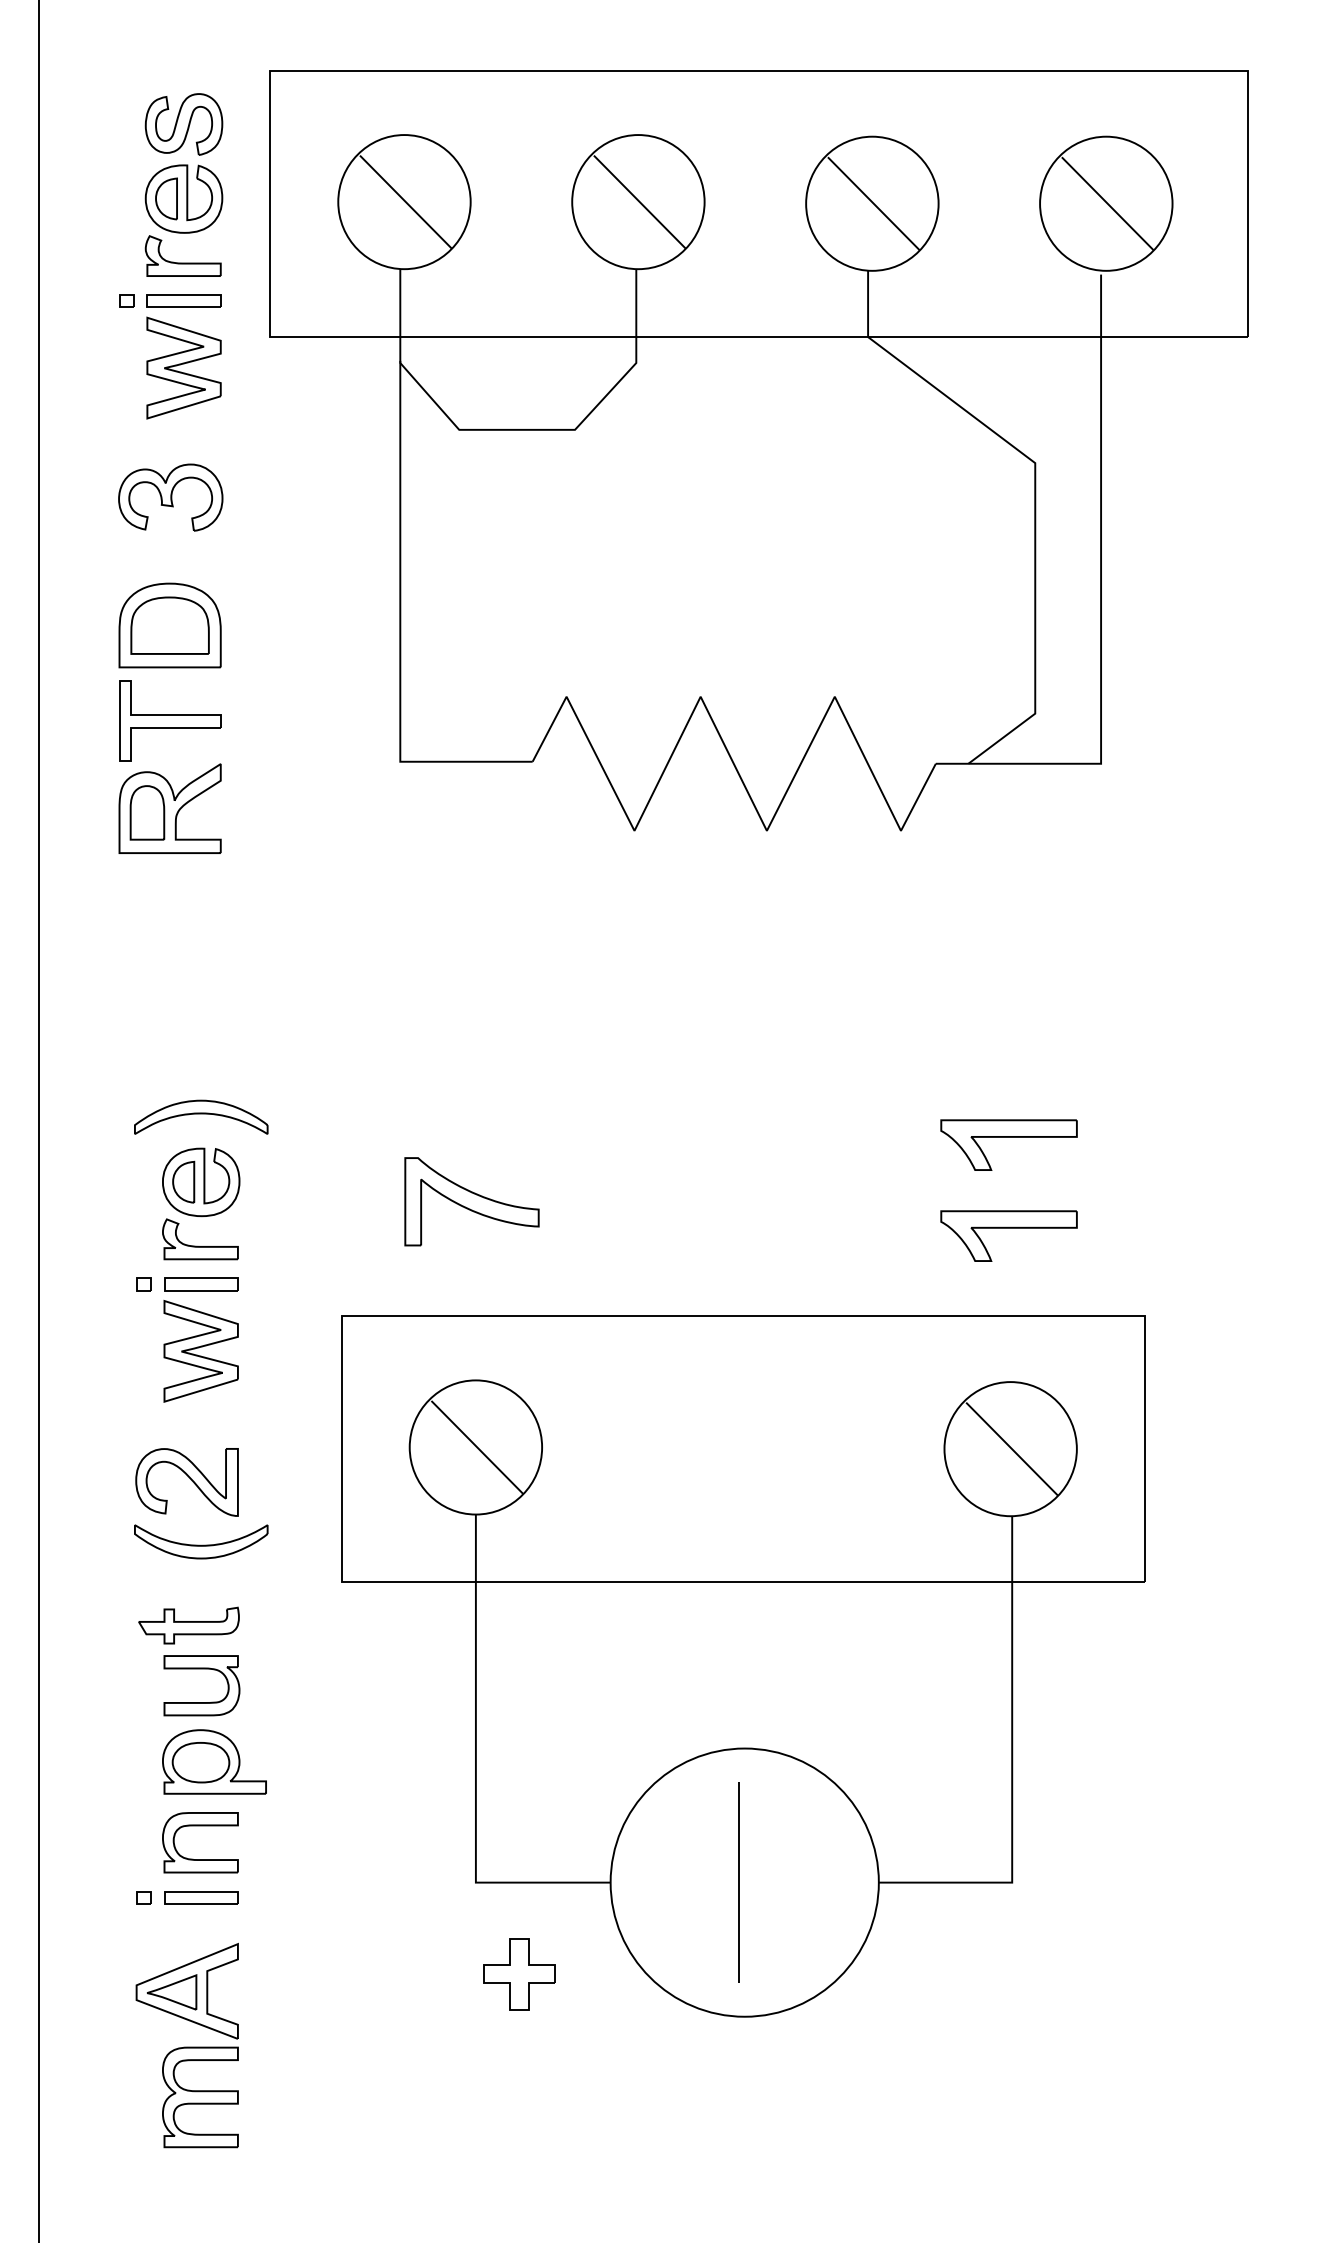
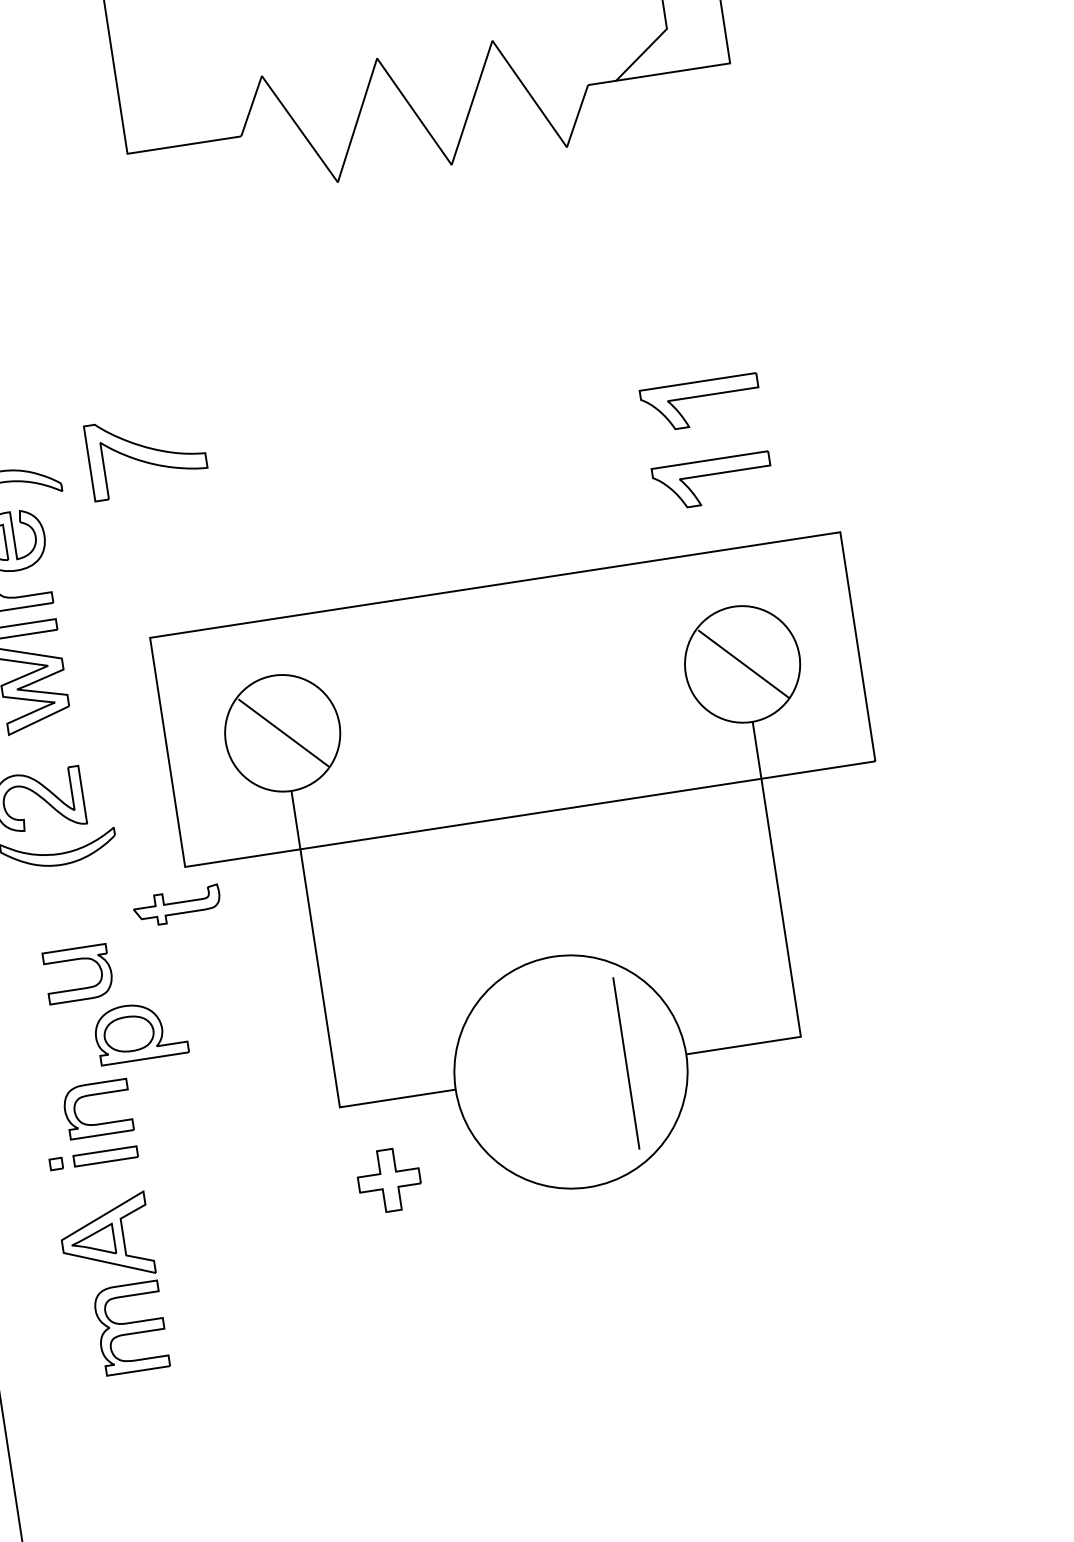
part: (471, 1201) -> (146, 455), moved
part: (188, 1625) -> (176, 906), moved
part: (214, 1761) -> (140, 1031), moved
line: (738, 1882) -> (625, 1063), moved

